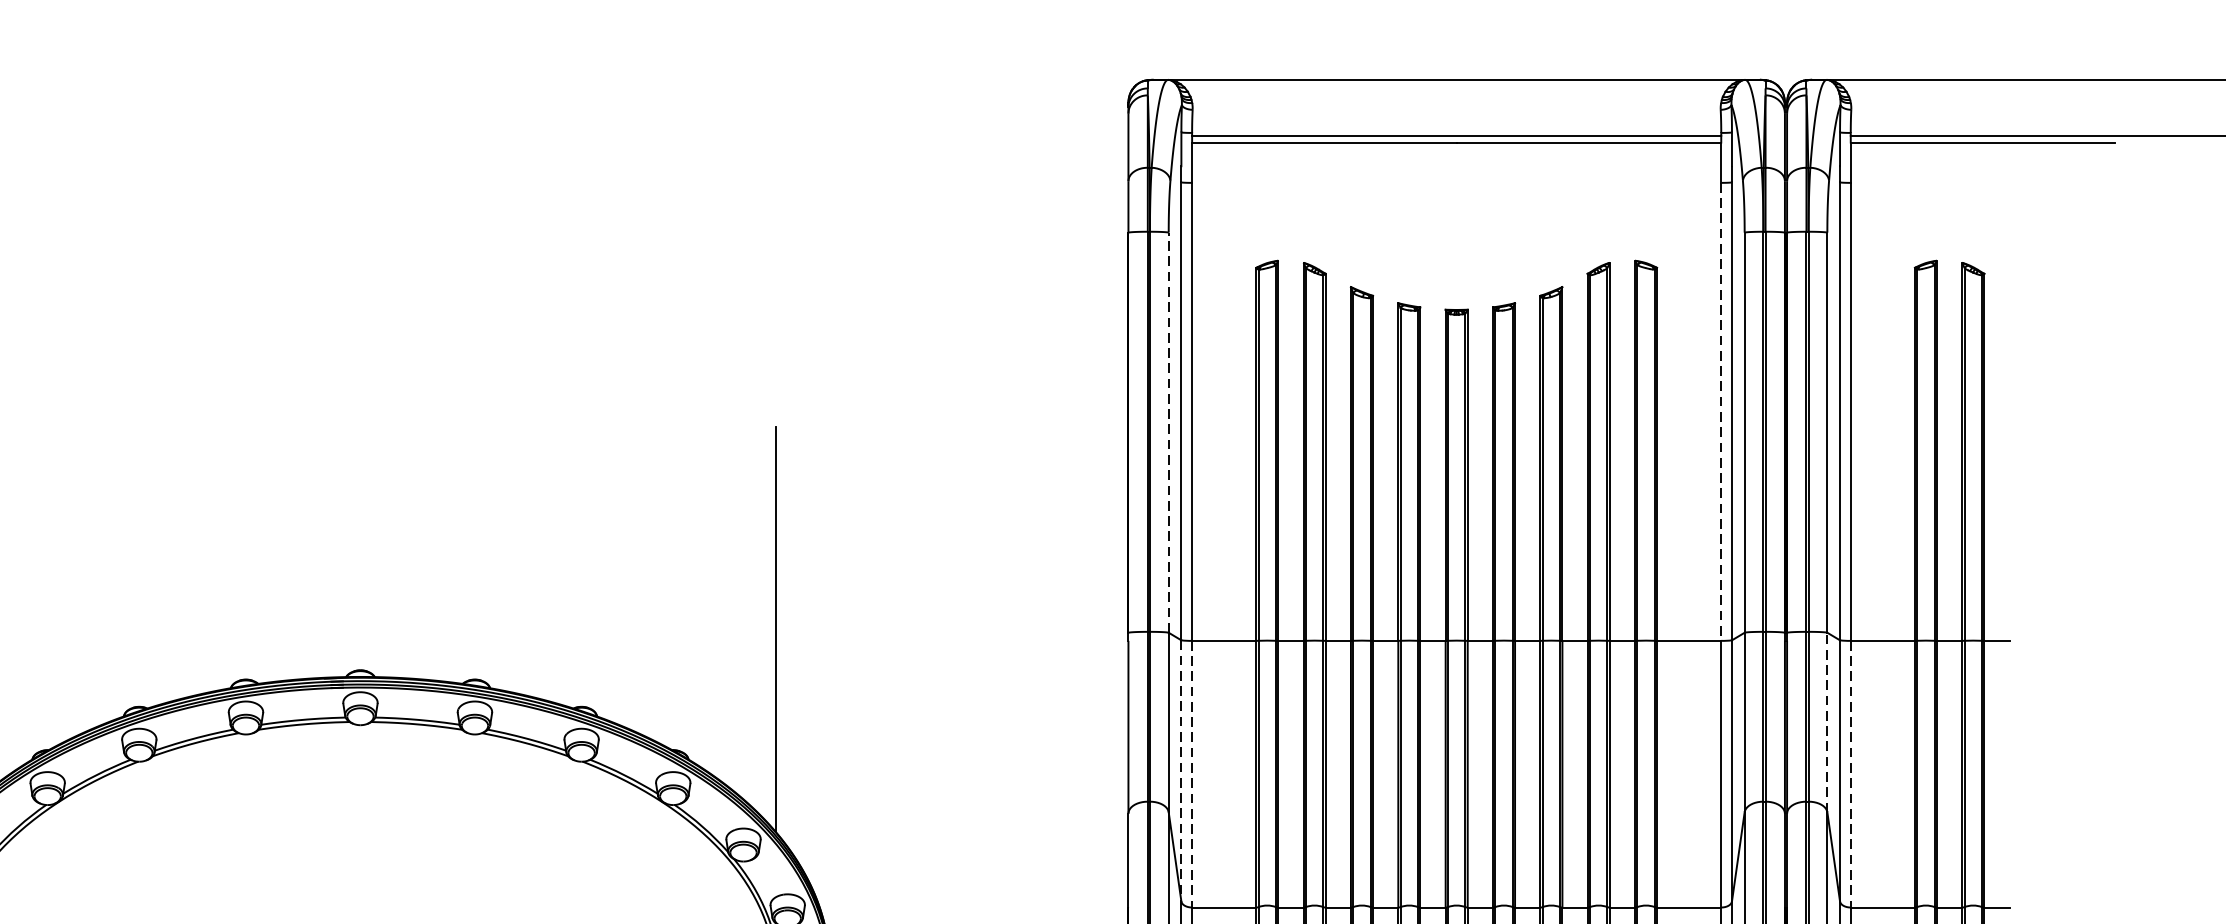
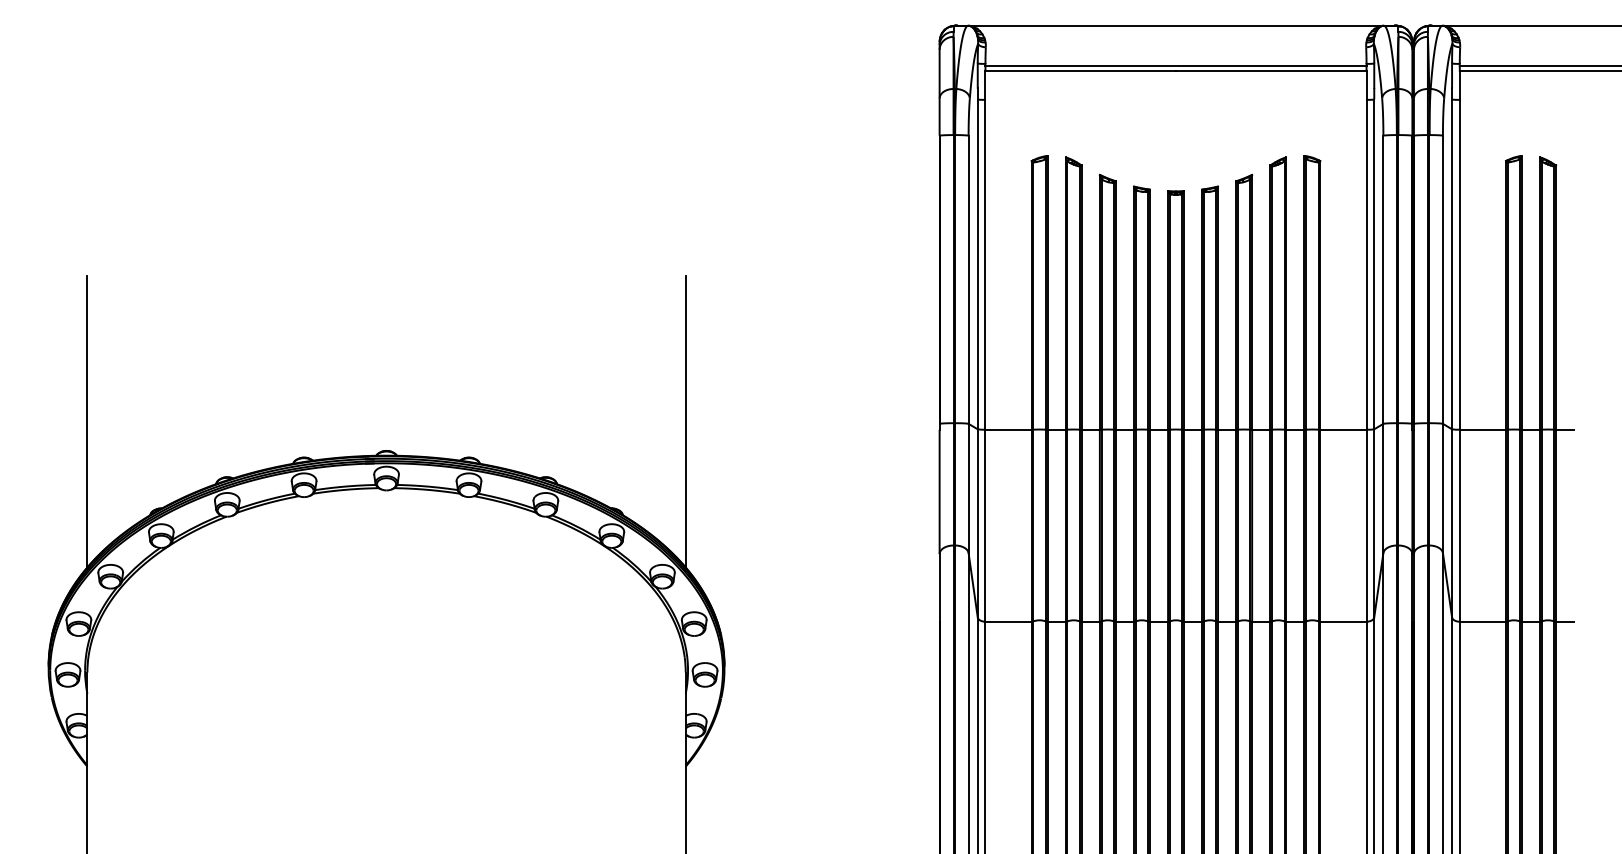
line: (1721, 411) -> (1366, 264), dashed -> solid
line: (1168, 432) -> (968, 279), dashed -> solid
line: (1826, 722) -> (1442, 488), dashed -> solid
line: (1181, 771) -> (977, 523), dashed -> solid
line: (1192, 775) -> (985, 526), dashed -> solid
line: (1850, 775) -> (1459, 526), dashed -> solid

